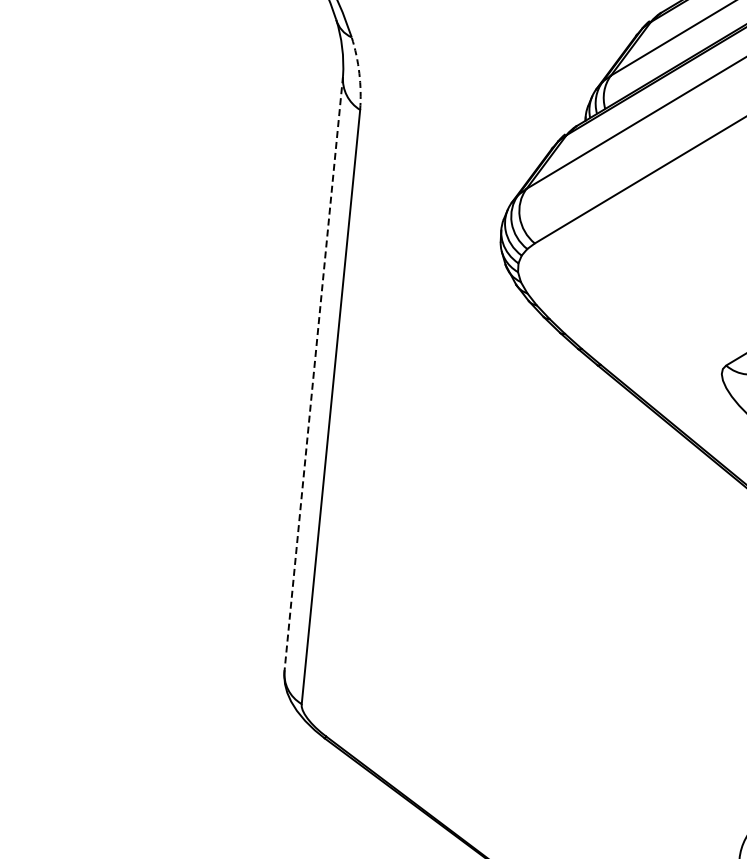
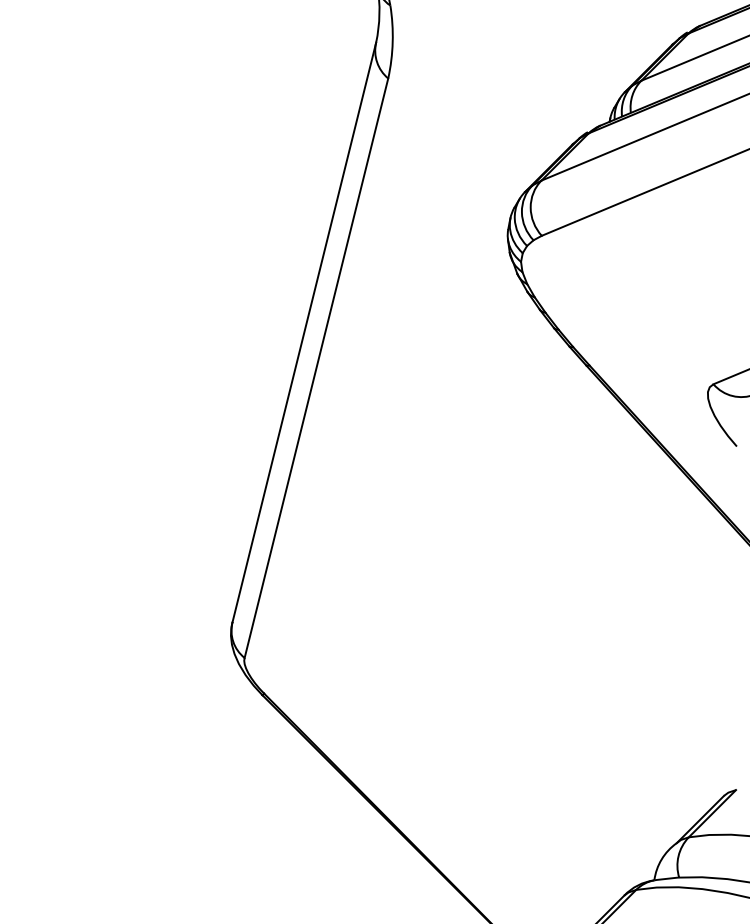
arc: (359, 73) -> (392, 42), dashed -> solid
line: (313, 373) -> (304, 332), dashed -> solid

